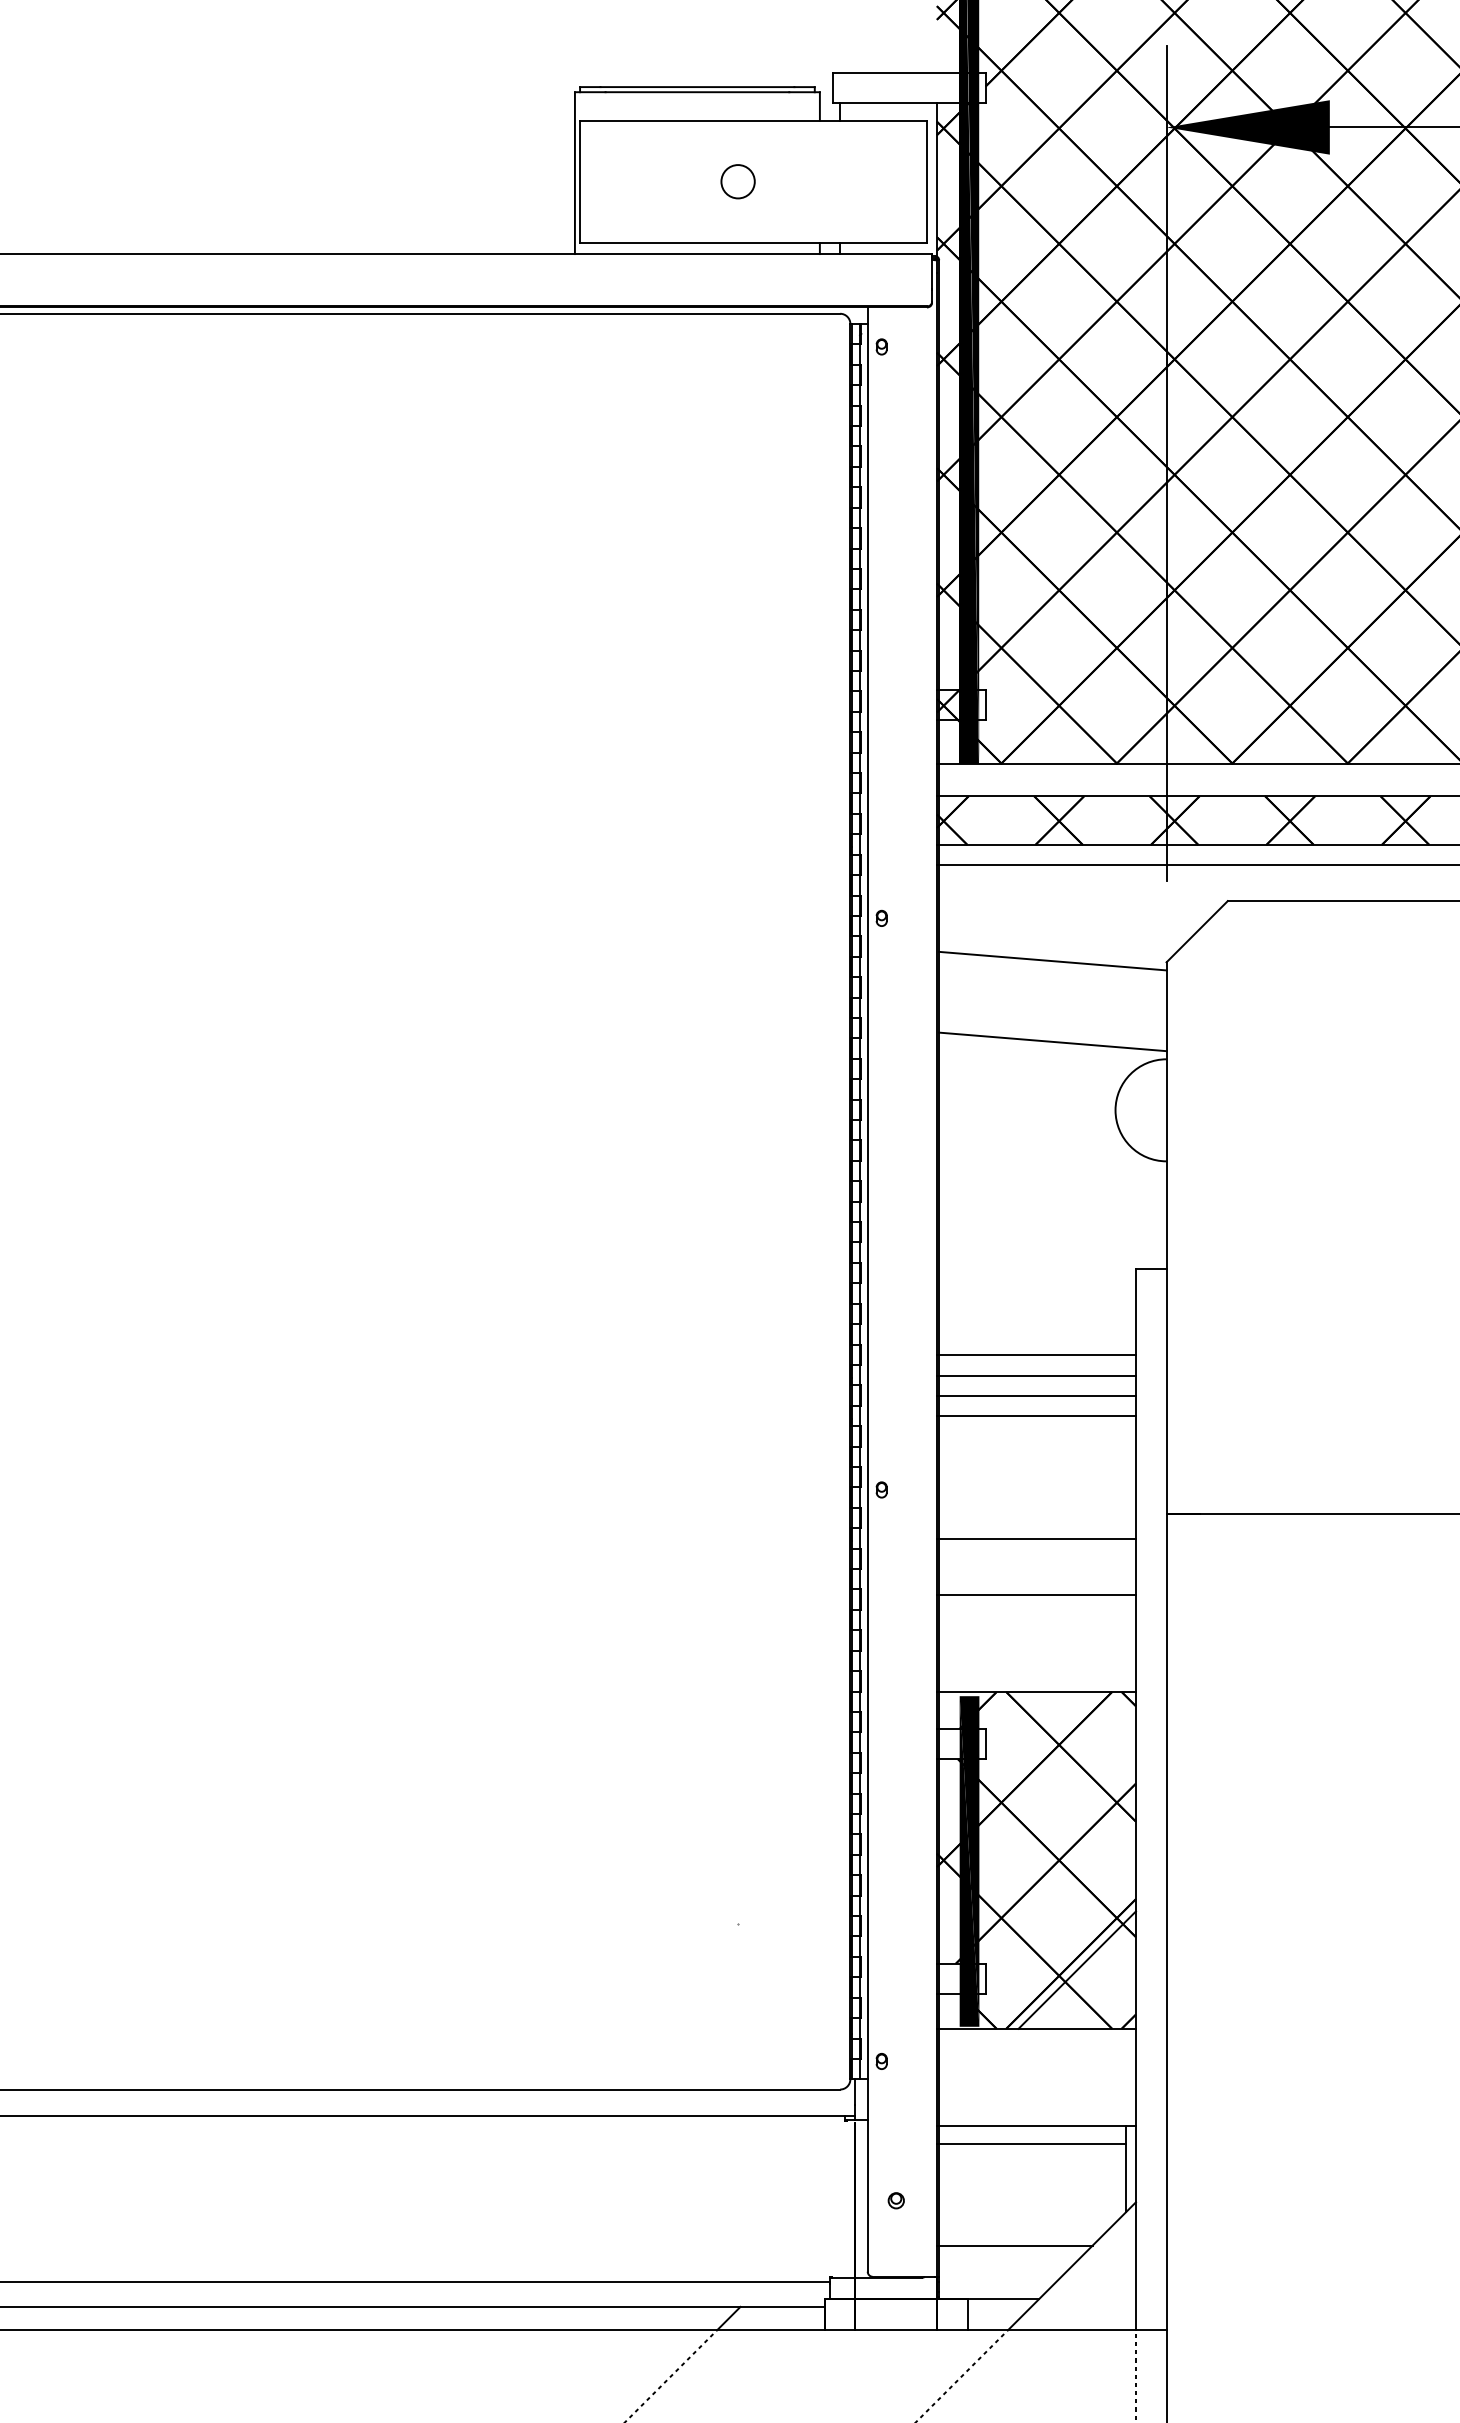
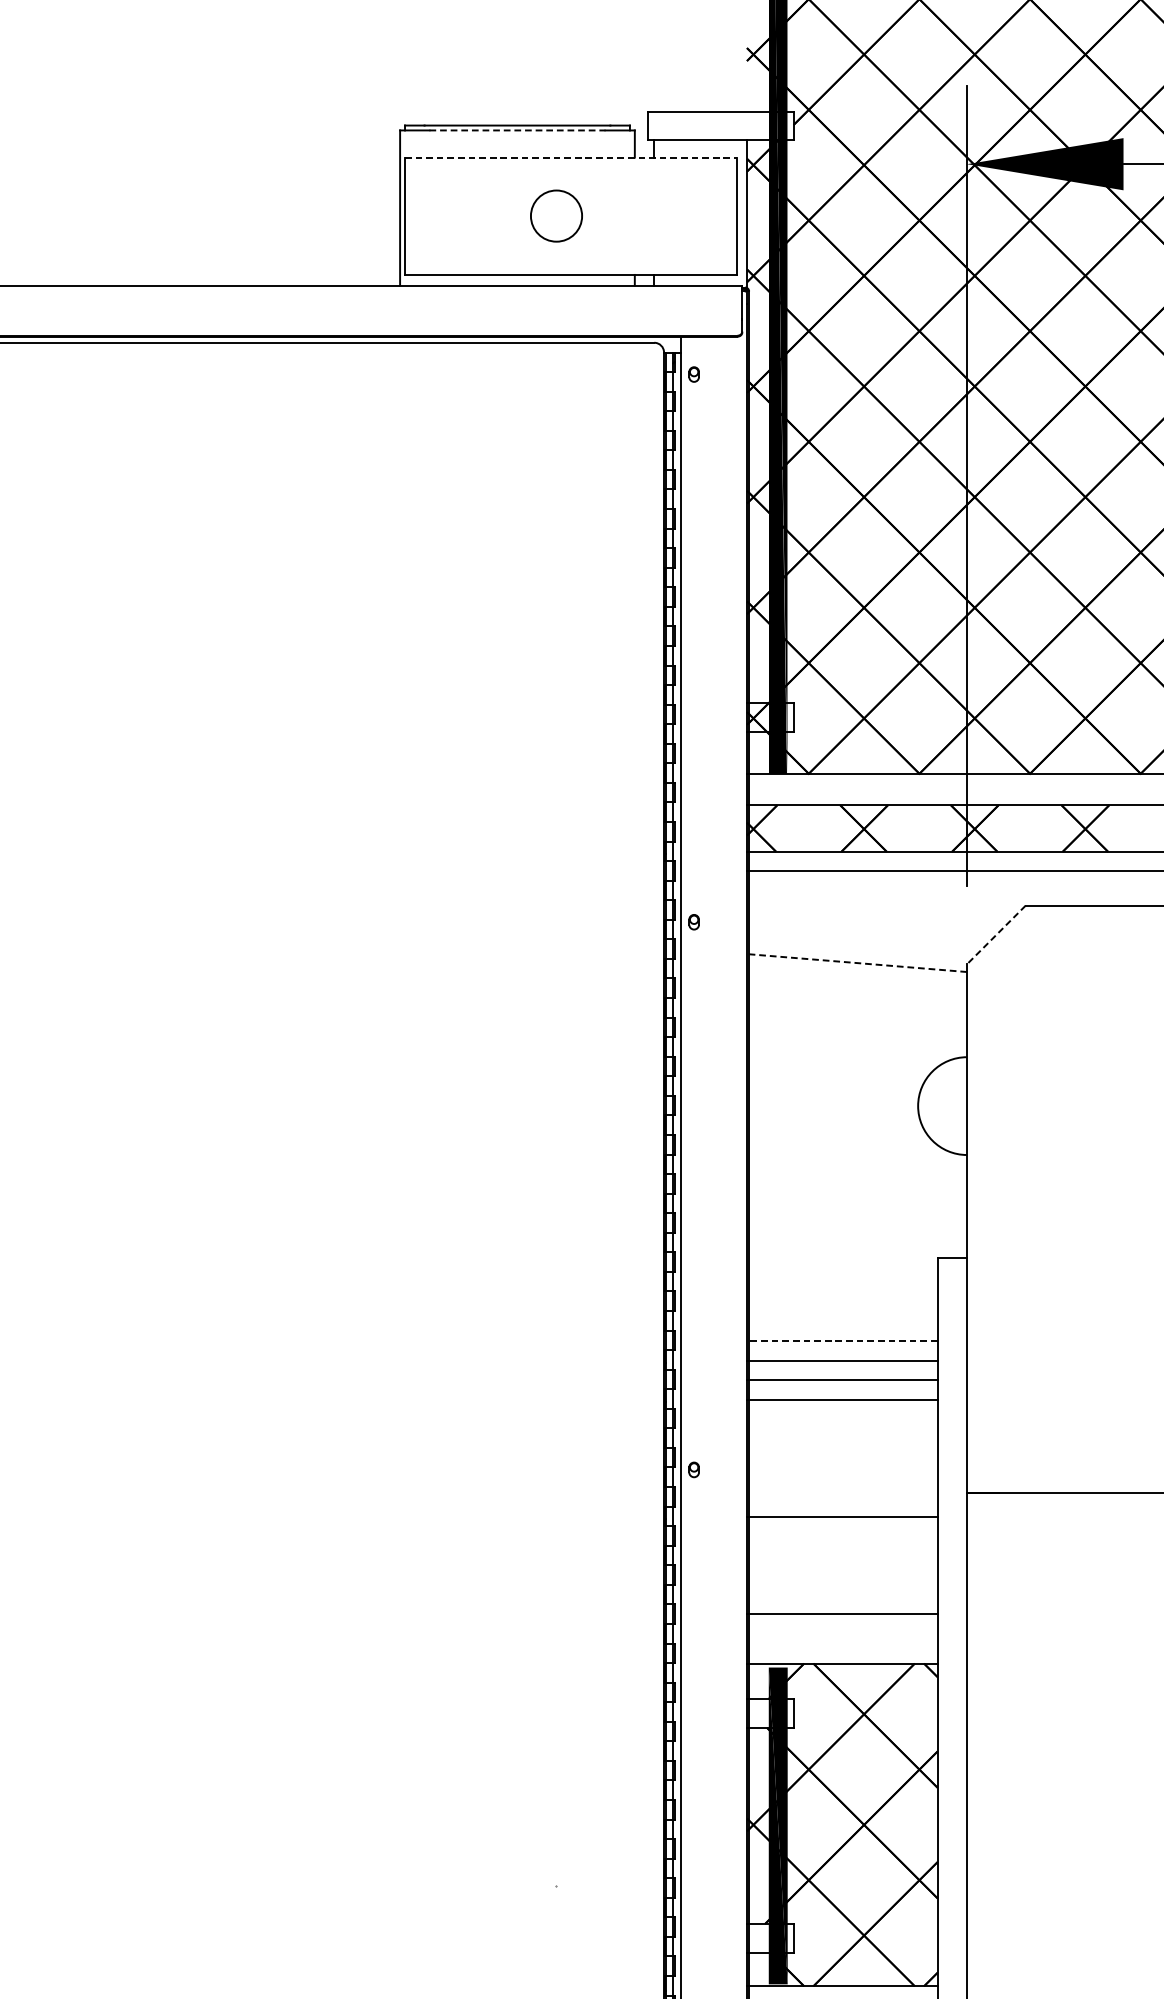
line: (697, 92) -> (517, 130), solid -> dashed
line: (753, 120) -> (571, 157), solid -> dashed
circle: (737, 181) -> (555, 216), size x1.6
line: (1196, 932) -> (995, 935), solid -> dashed
line: (1052, 961) -> (857, 963), solid -> dashed
line: (1052, 1041) -> (857, 1040), removed
line: (1036, 1355) -> (842, 1341), solid -> dashed
line: (1036, 1595) -> (842, 1614), moved
line: (1076, 1969) -> (880, 1929), removed

